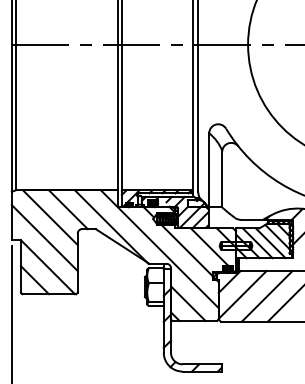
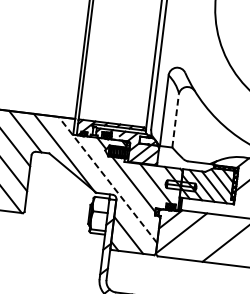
line: (222, 179) -> (175, 120), solid -> dashed
line: (159, 248) -> (107, 179), solid -> dashed
line: (266, 296) -> (204, 237), removed

